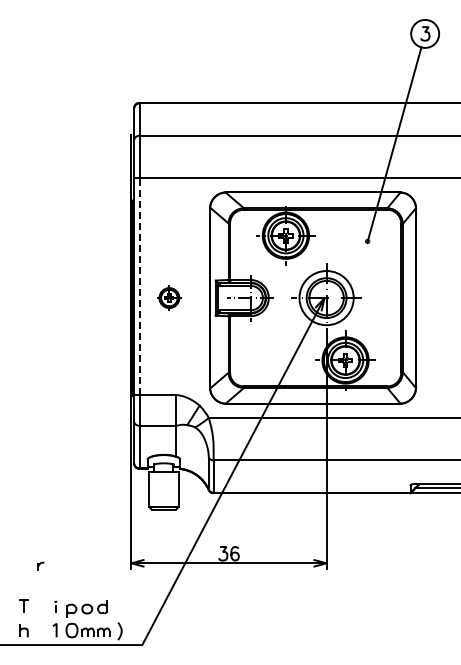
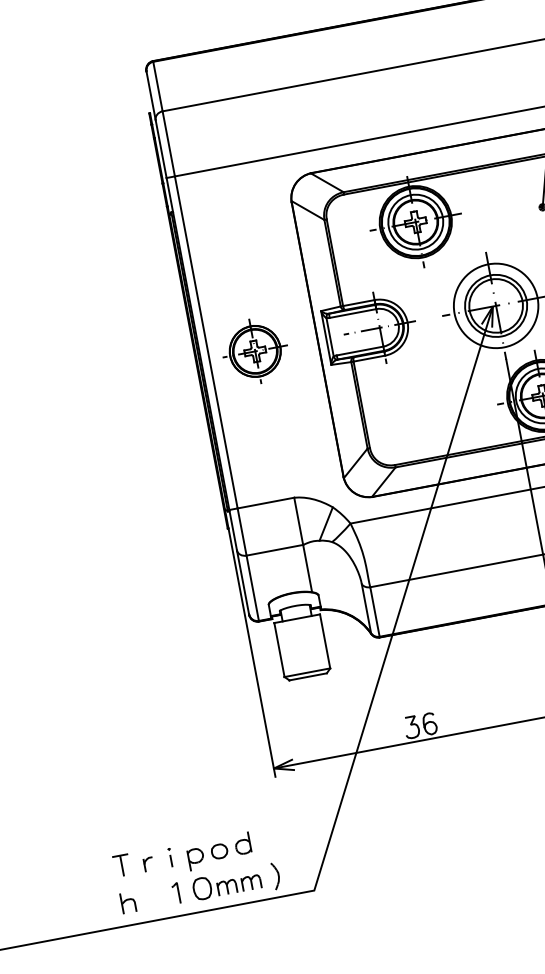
line: (139, 286) -> (206, 342), dashed -> solid
part: (169, 297) -> (255, 350), size x1.67
part: (40, 565) -> (147, 862), moved

